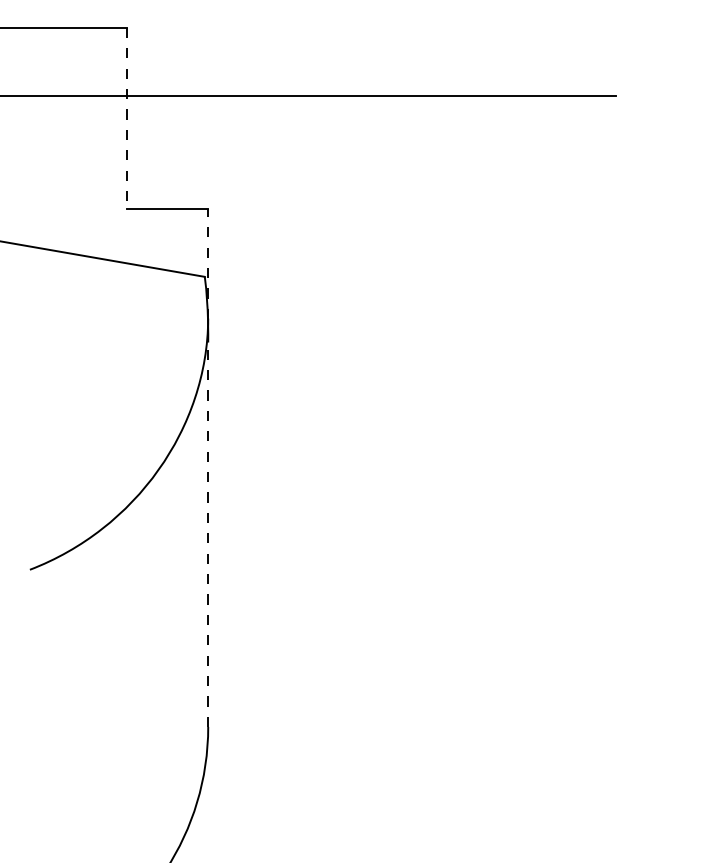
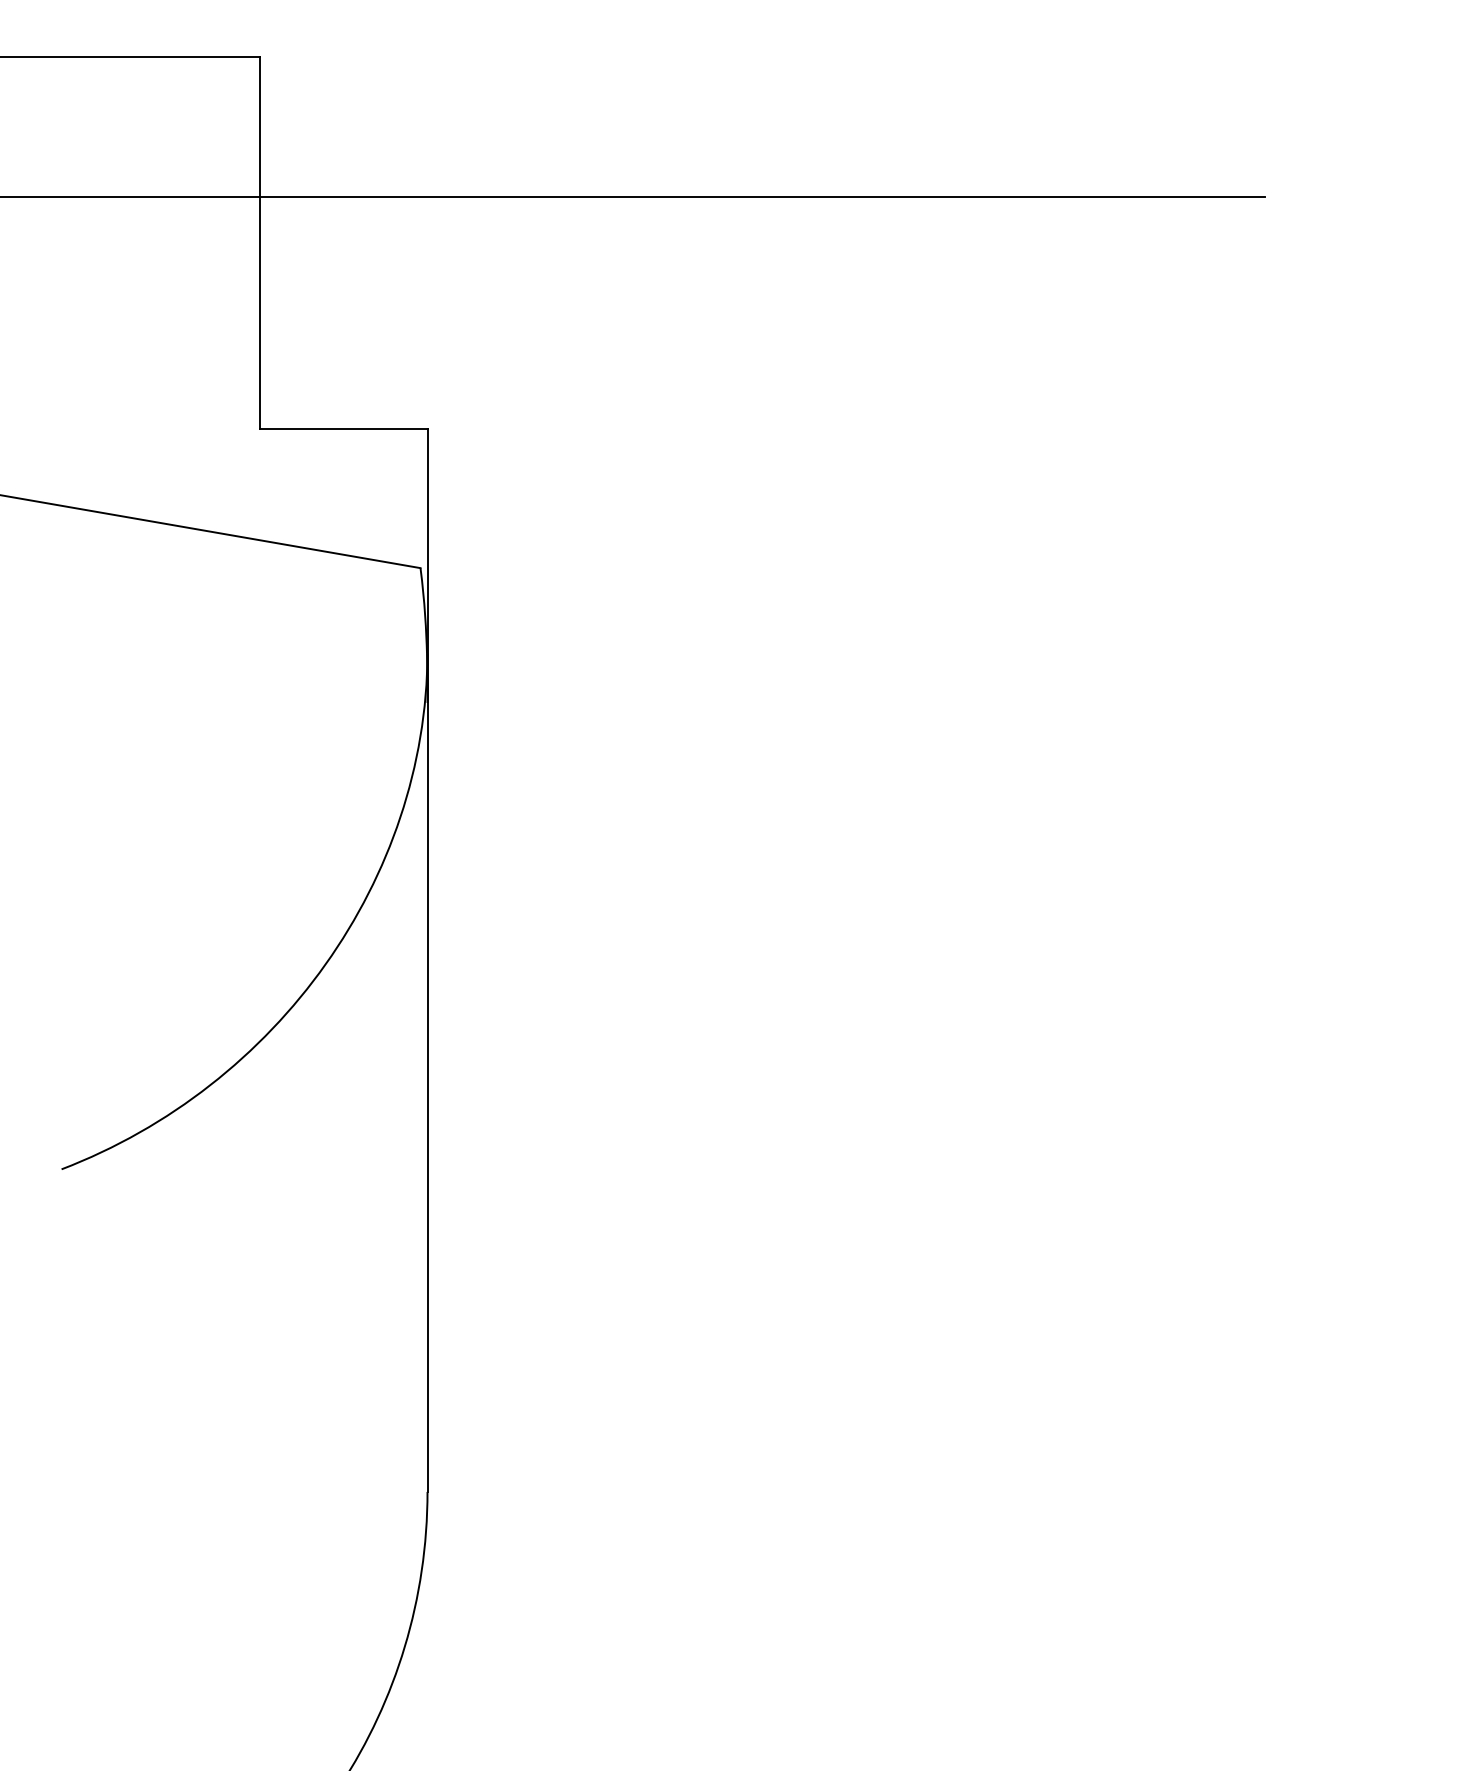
line: (126, 118) -> (259, 243), dashed -> solid
line: (208, 468) -> (428, 961), dashed -> solid

